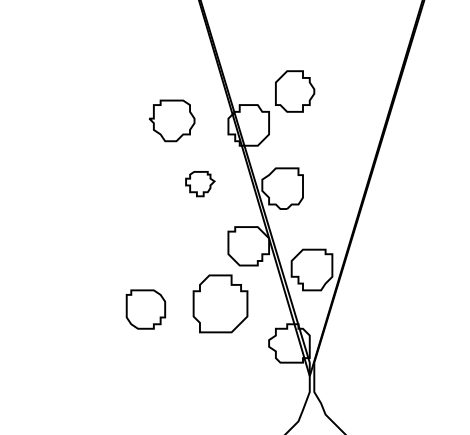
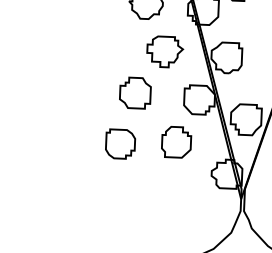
part: (200, 183) -> (165, 51), size x1.67
part: (162, 240) -> (135, 93), added
part: (220, 303) -> (176, 142), size x0.71

